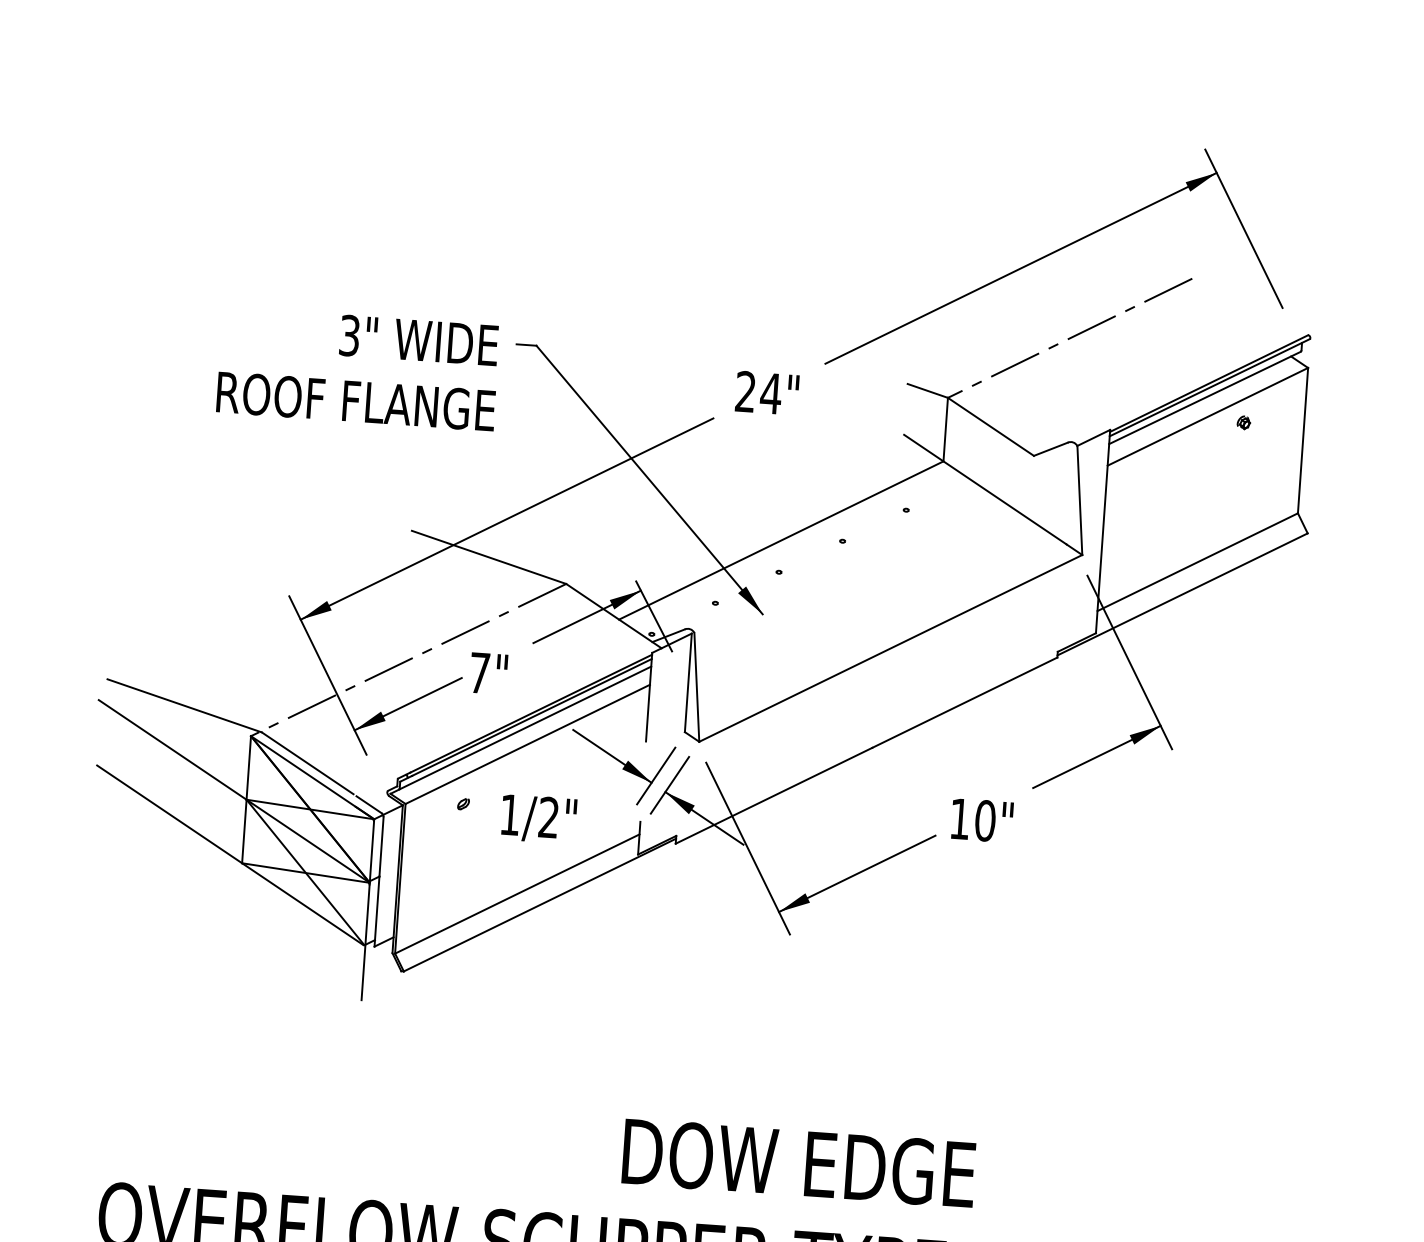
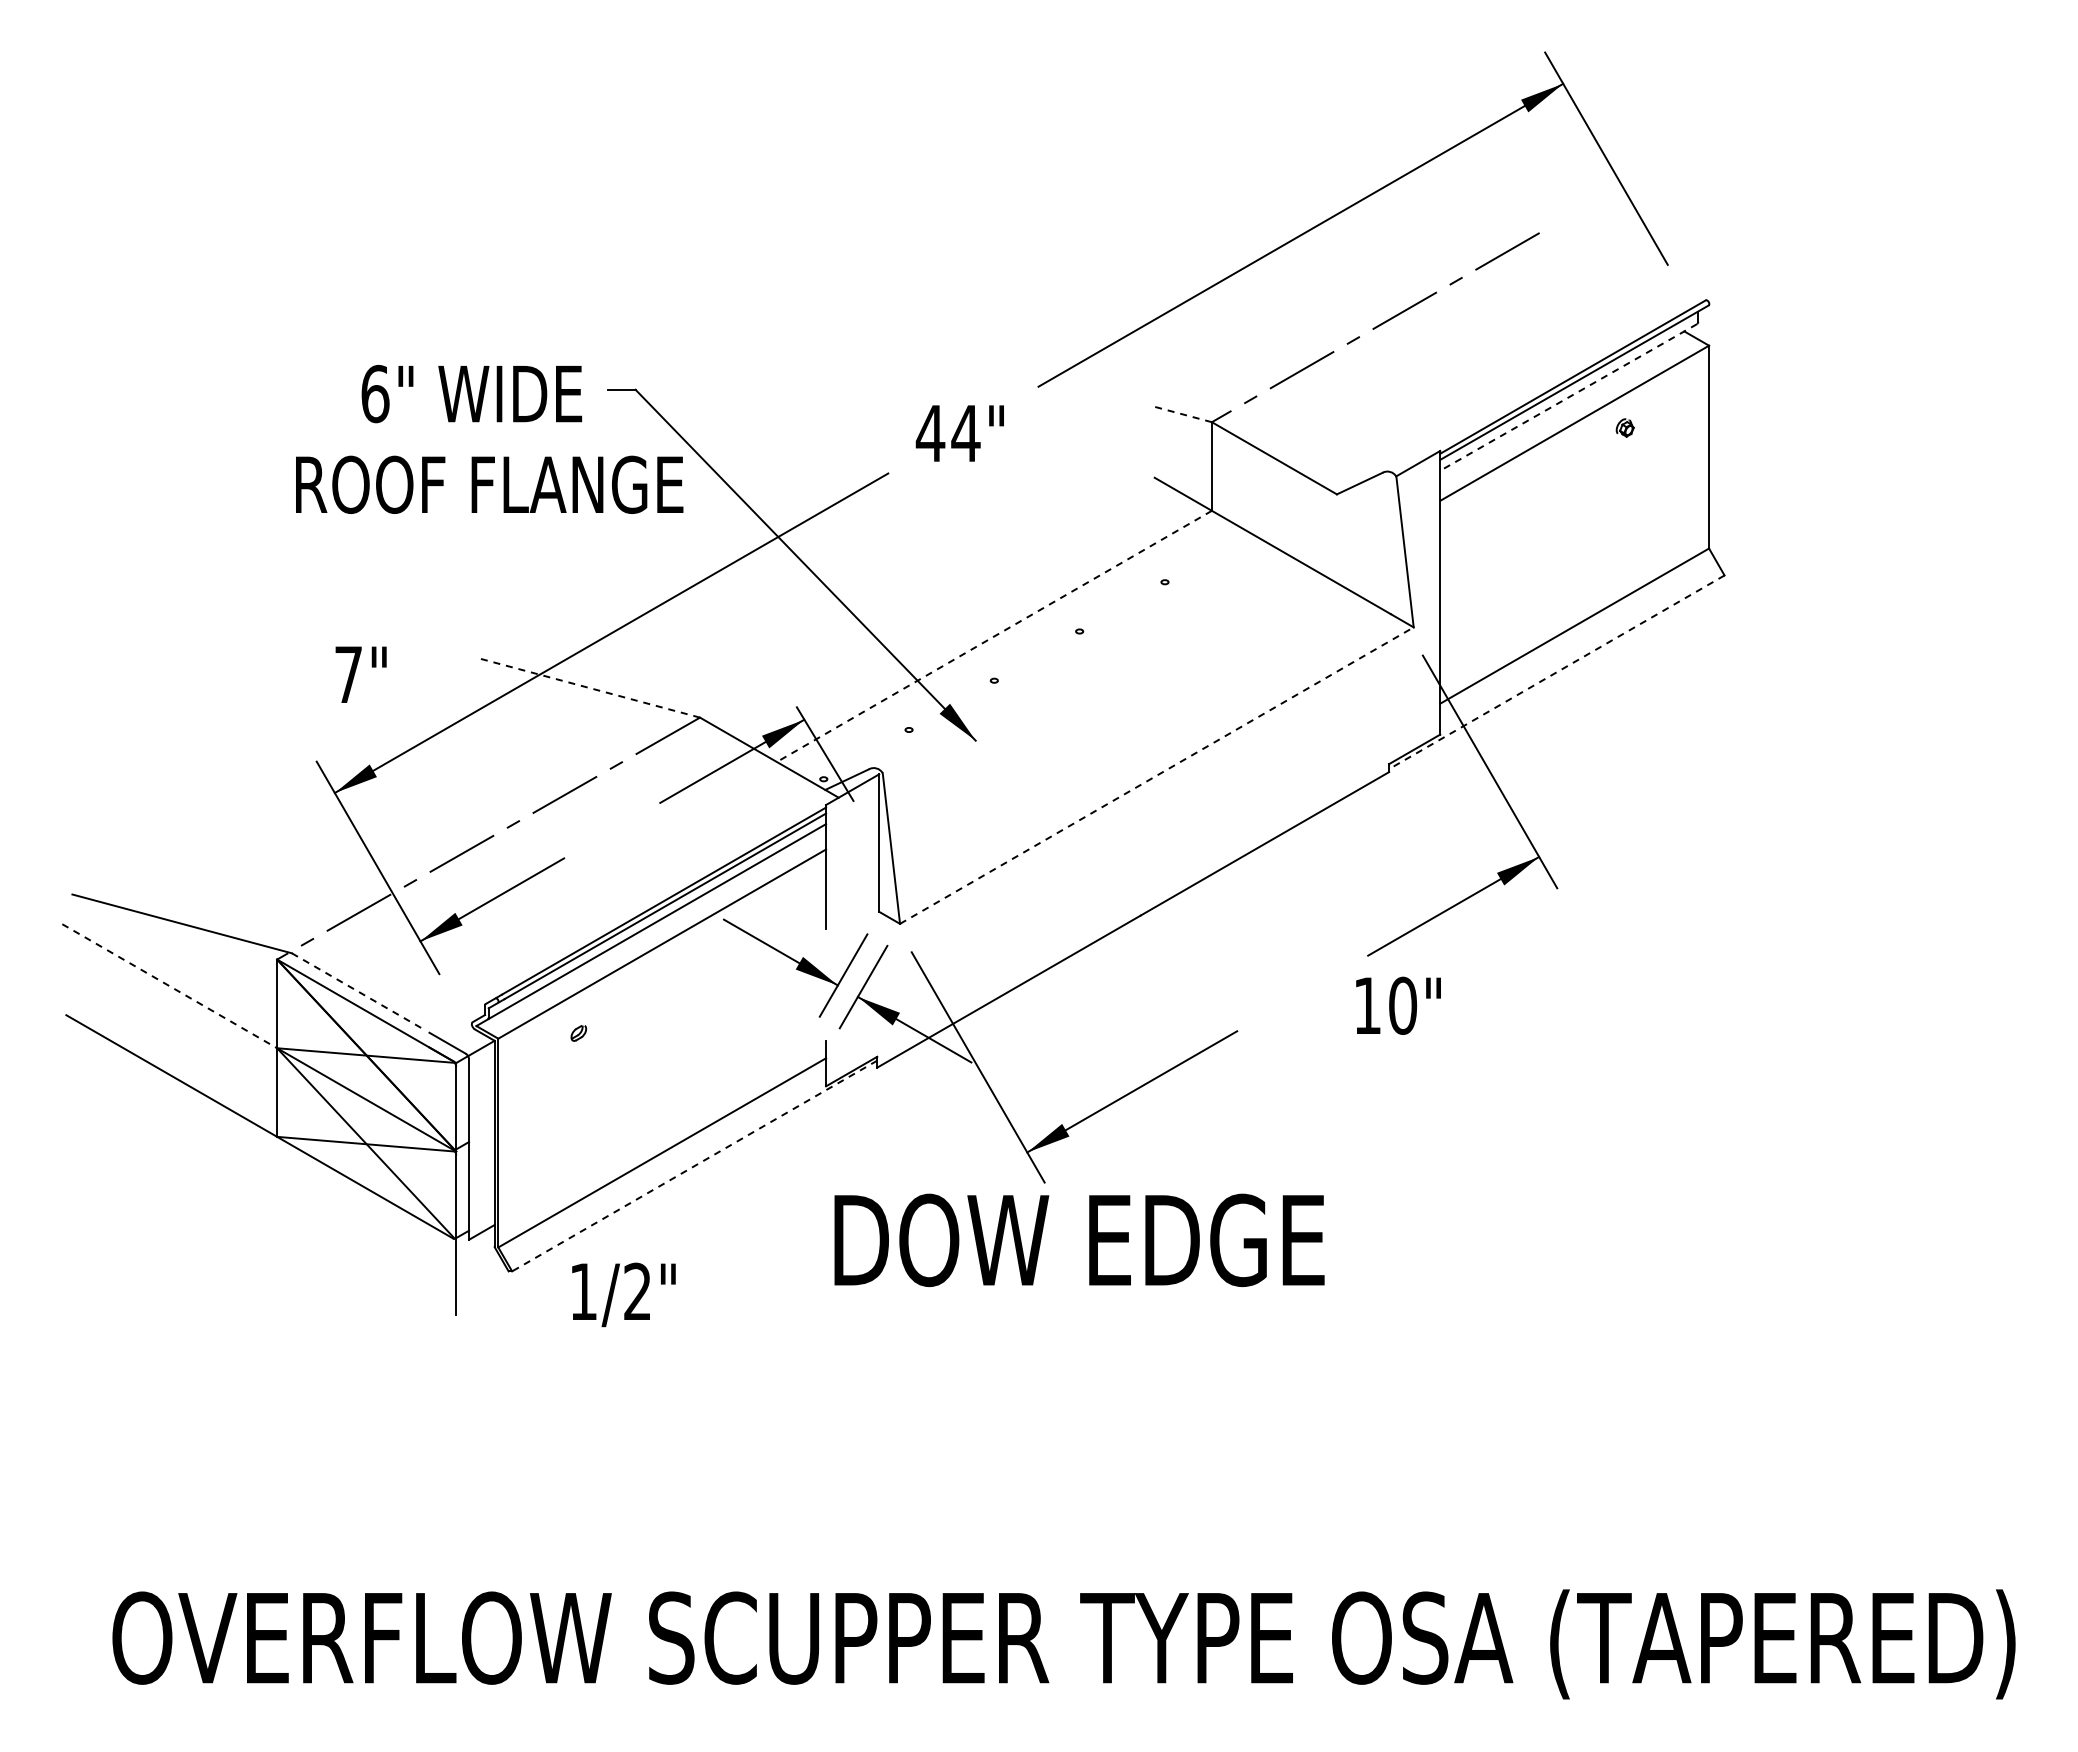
text: (349, 335) -> (375, 393), 3" -> 6"
line: (927, 390) -> (1183, 414), solid -> dashed
text: (745, 391) -> (930, 432), 24" -> 44"
line: (1204, 398) -> (1568, 397), solid -> dashed
text: (356, 401) -> (489, 484), moved
line: (780, 540) -> (993, 636), solid -> dashed
line: (489, 557) -> (590, 688), solid -> dashed
line: (1182, 594) -> (1556, 672), solid -> dashed
line: (890, 648) -> (1156, 775), solid -> dashed
text: (488, 673) -> (360, 674), moved
line: (173, 750) -> (170, 986), solid -> dashed
line: (307, 763) -> (358, 991), solid -> dashed
text: (538, 818) -> (623, 1294), moved
text: (982, 820) -> (1398, 1005), moved
line: (539, 905) -> (694, 1166), solid -> dashed
text: (799, 1163) -> (1079, 1240), moved

